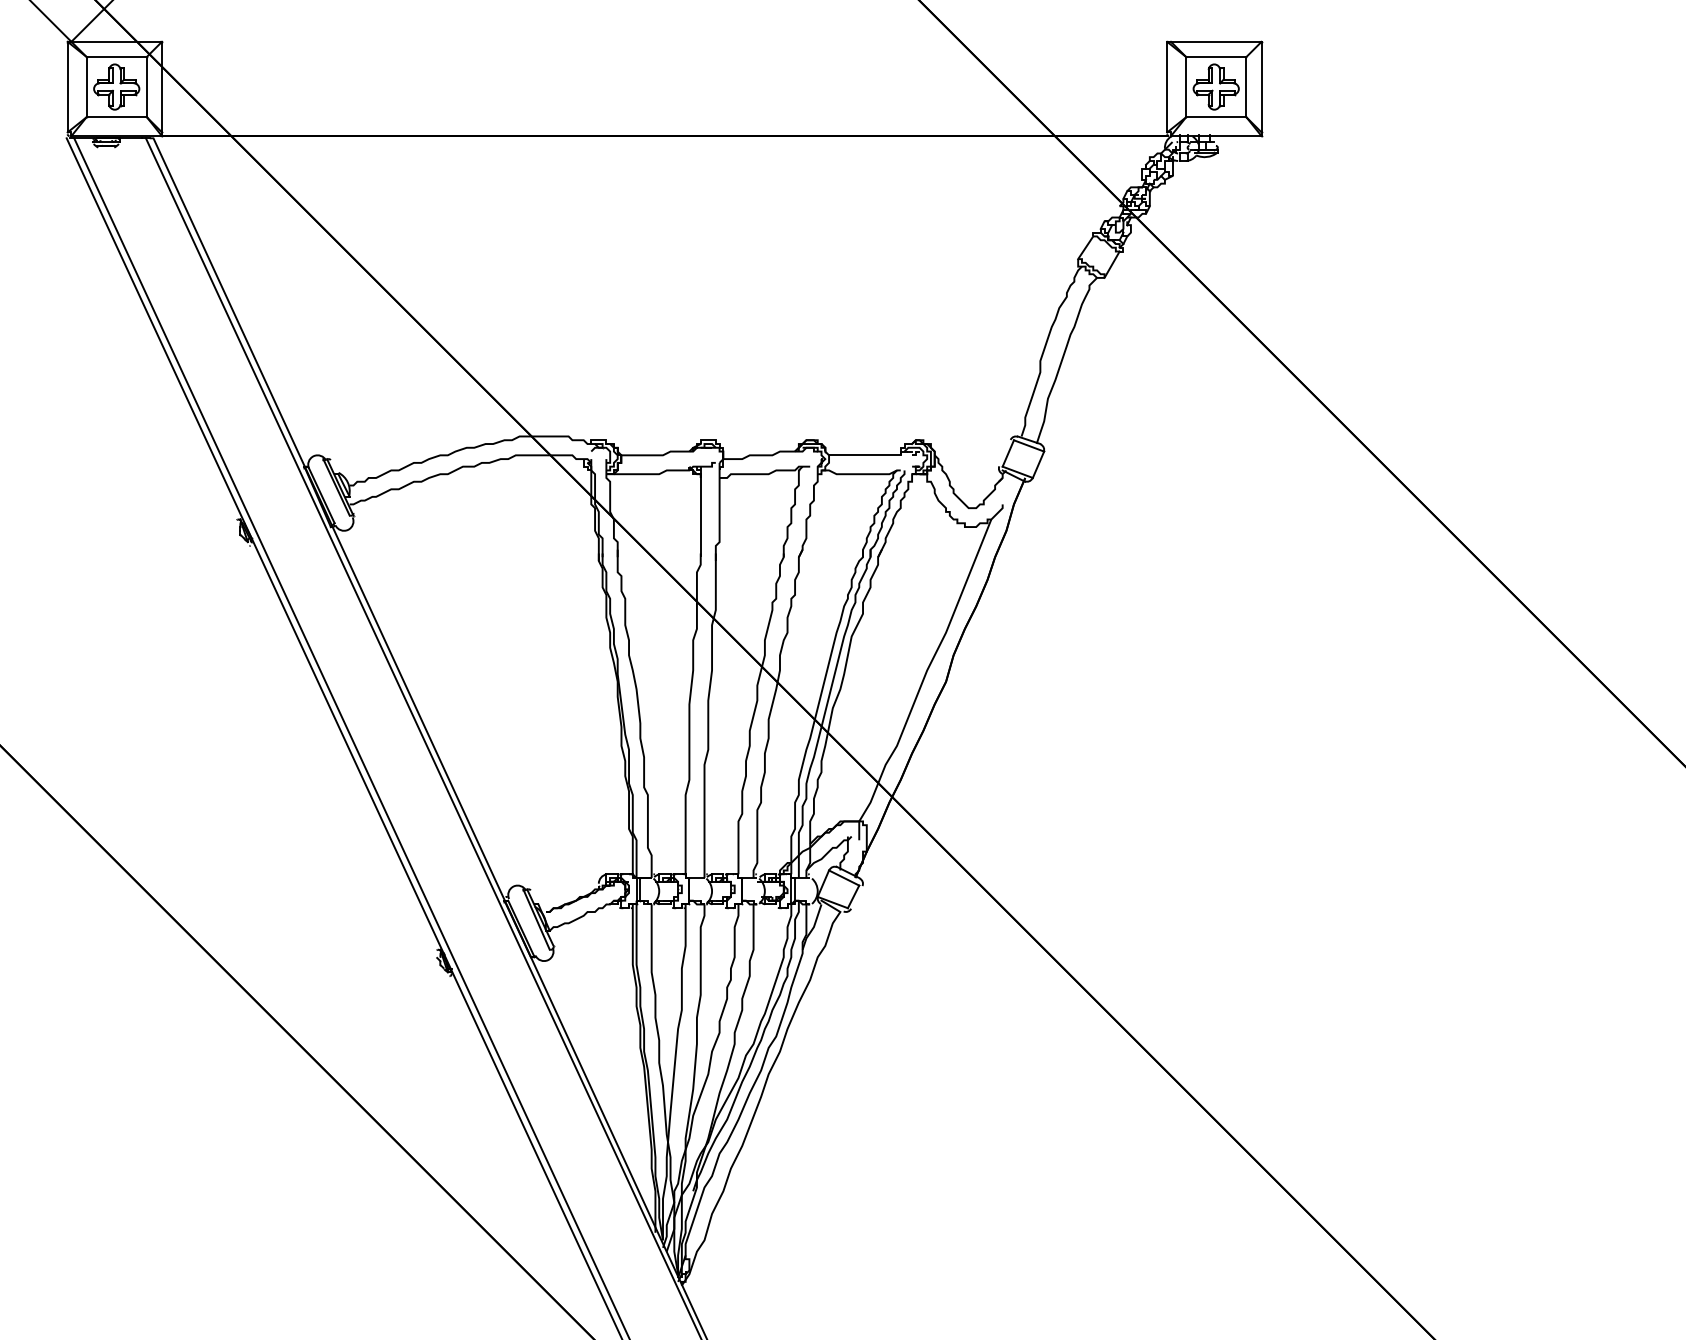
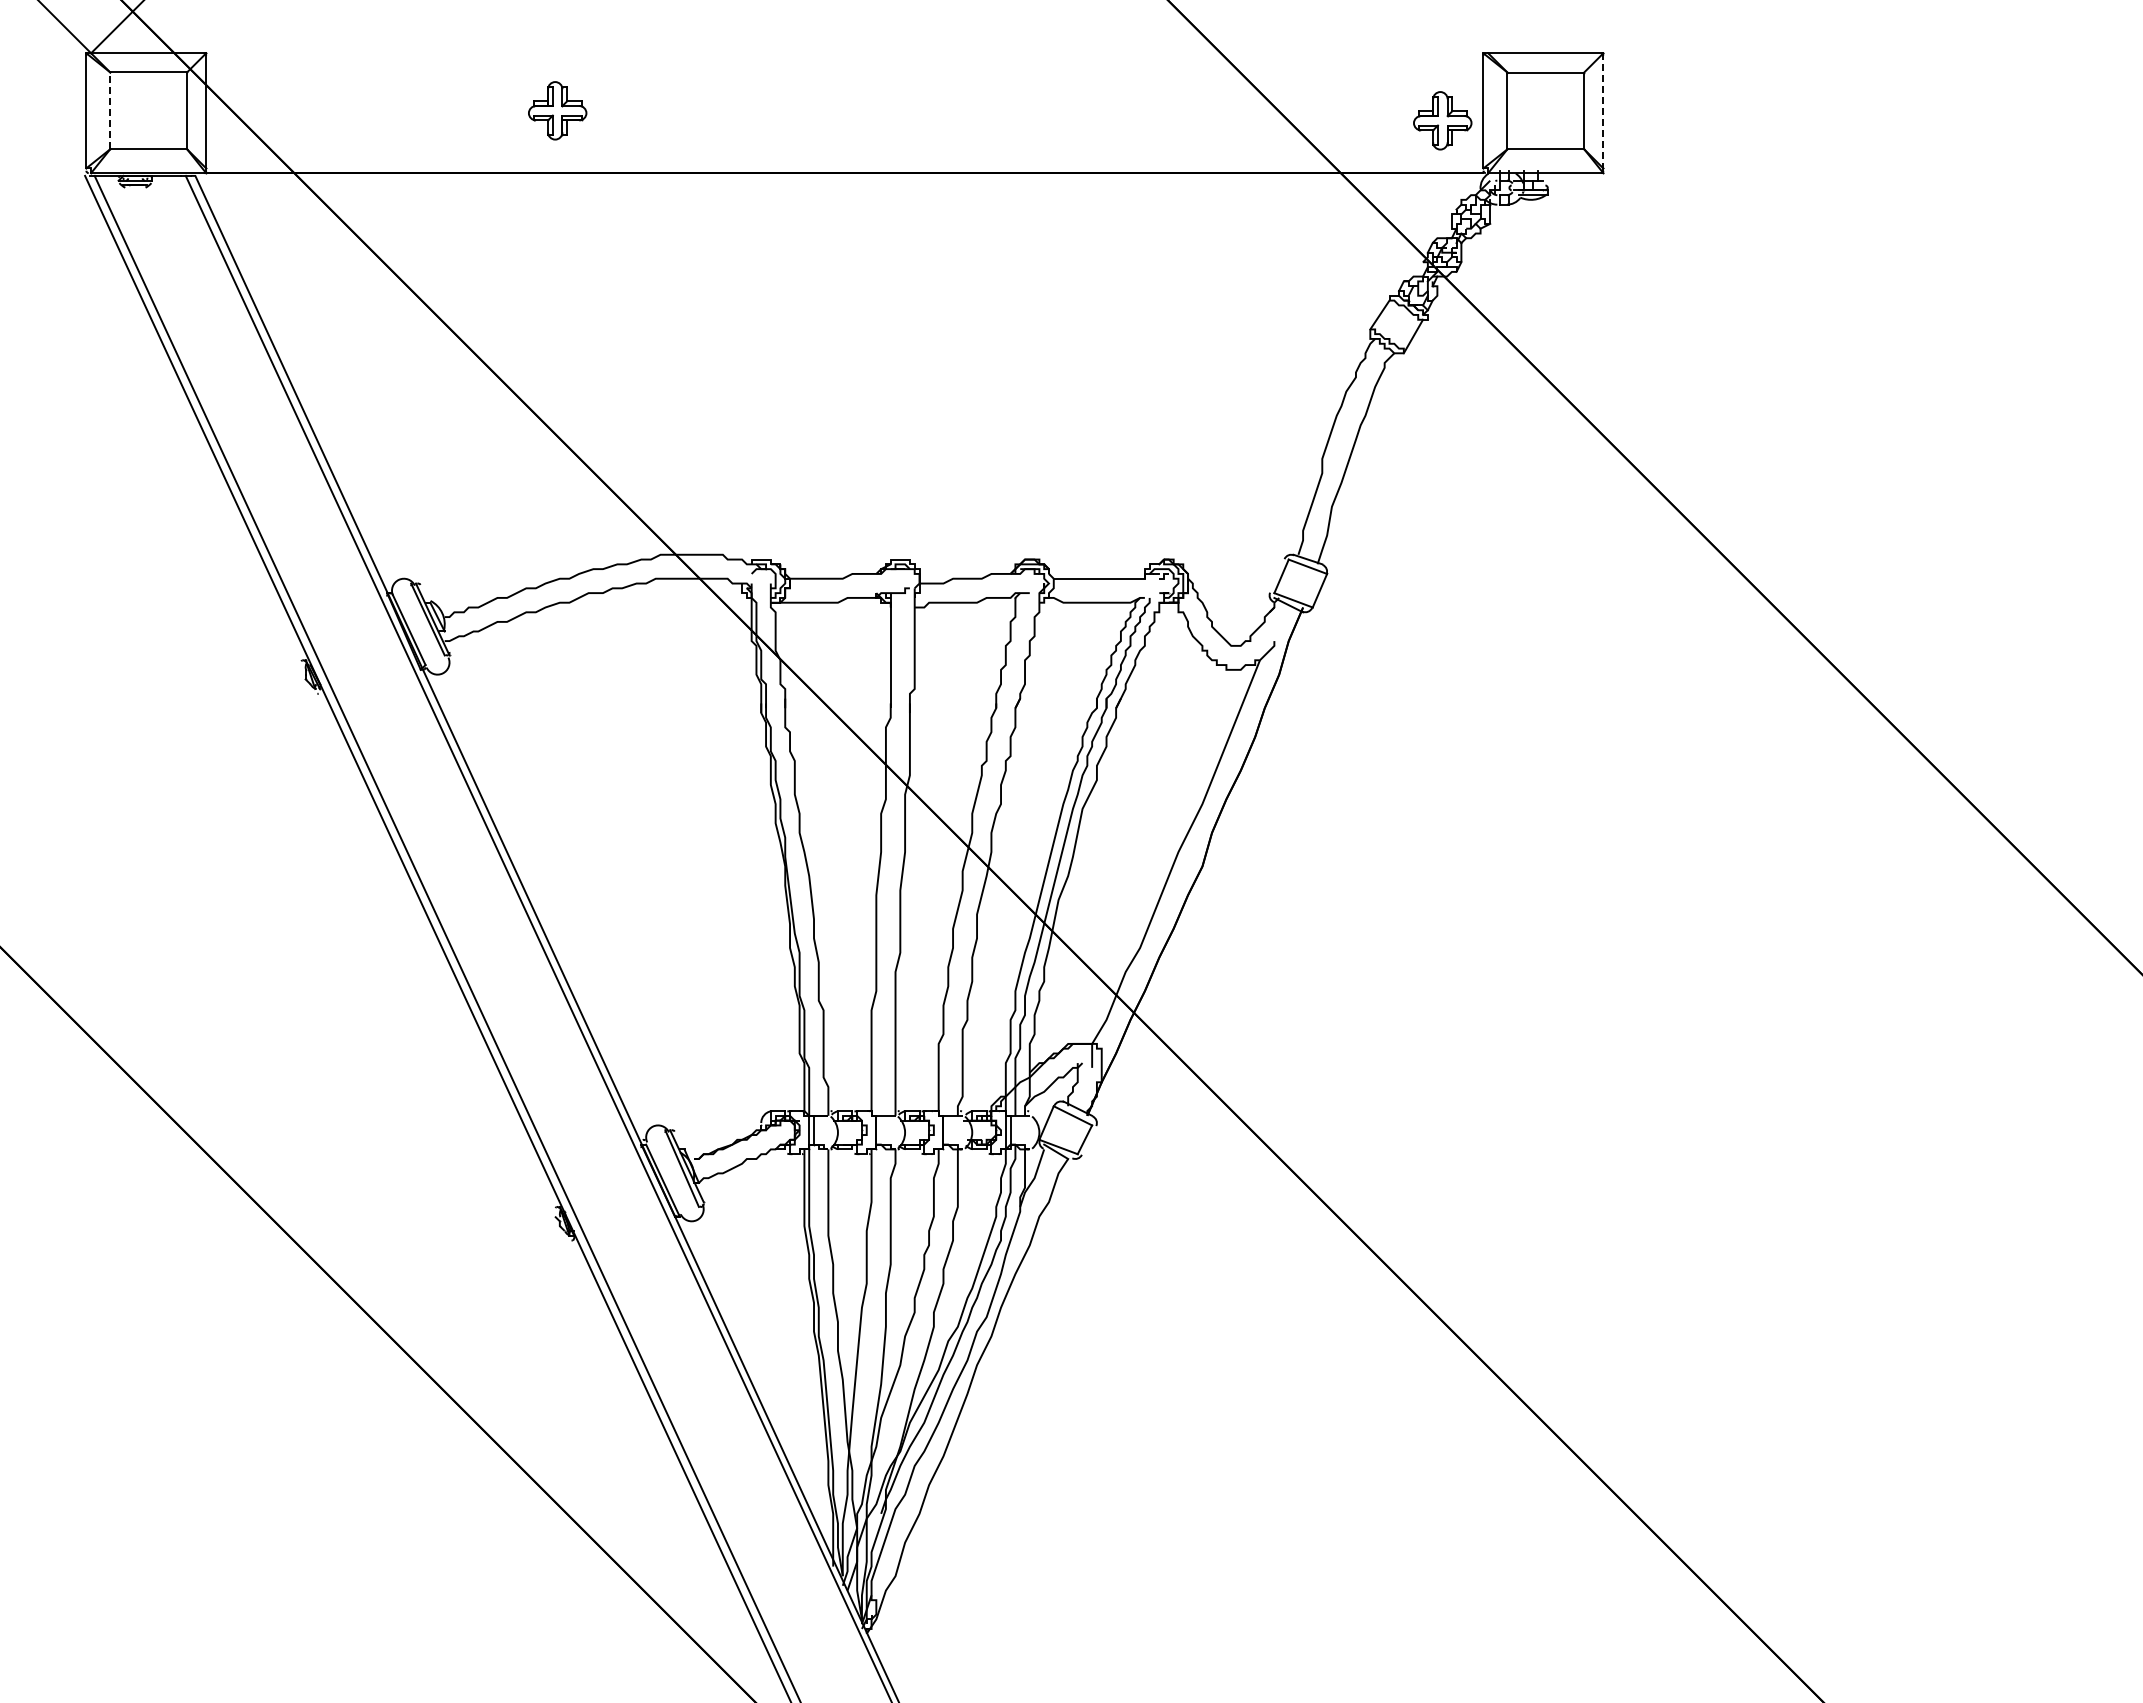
line: (86, 86) -> (110, 110), solid -> dashed
part: (116, 86) -> (557, 110), moved
part: (1216, 86) -> (1442, 120), moved
line: (1261, 86) -> (1603, 110), solid -> dashed

